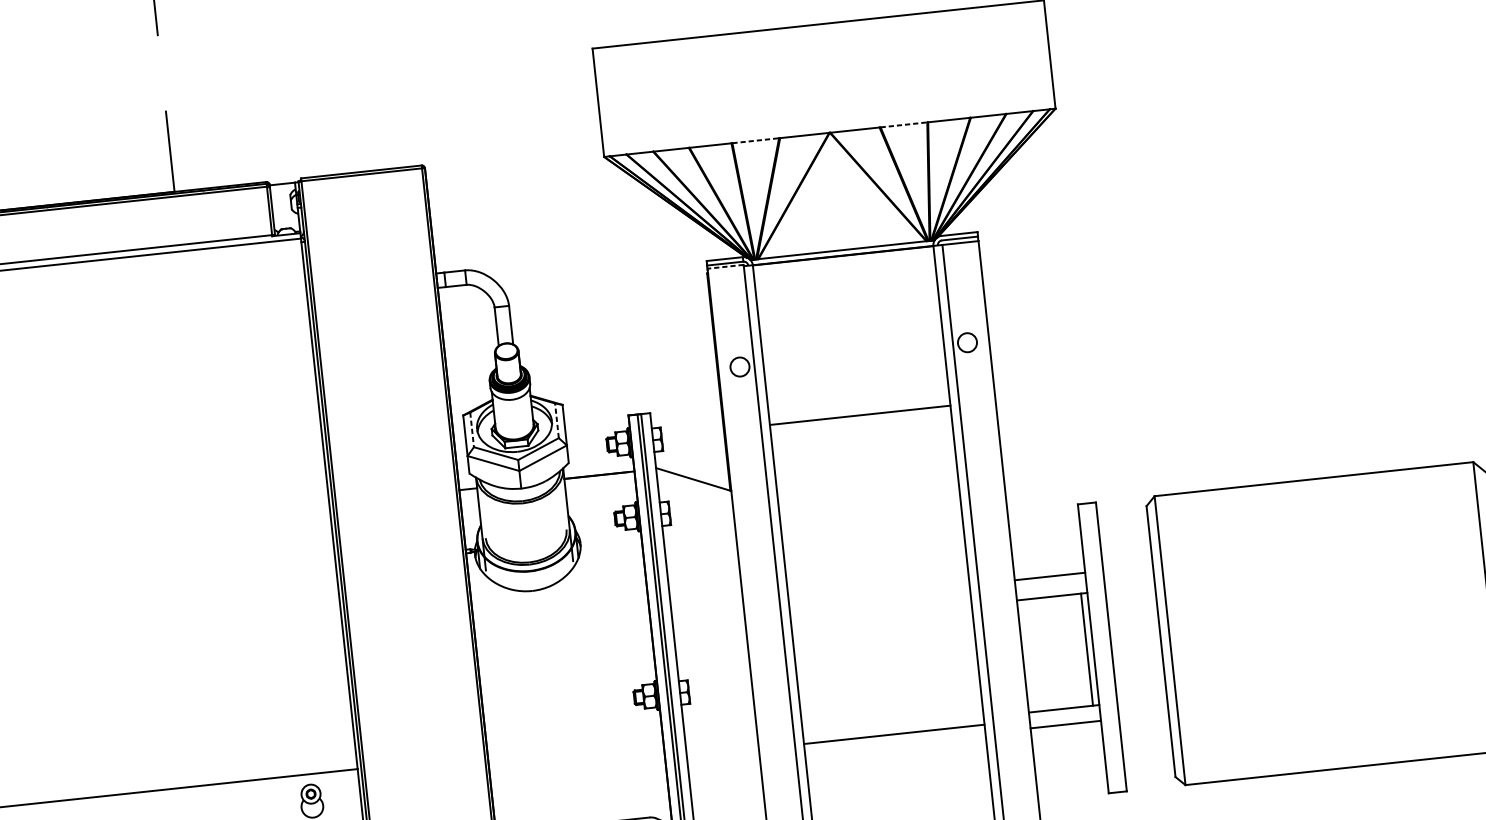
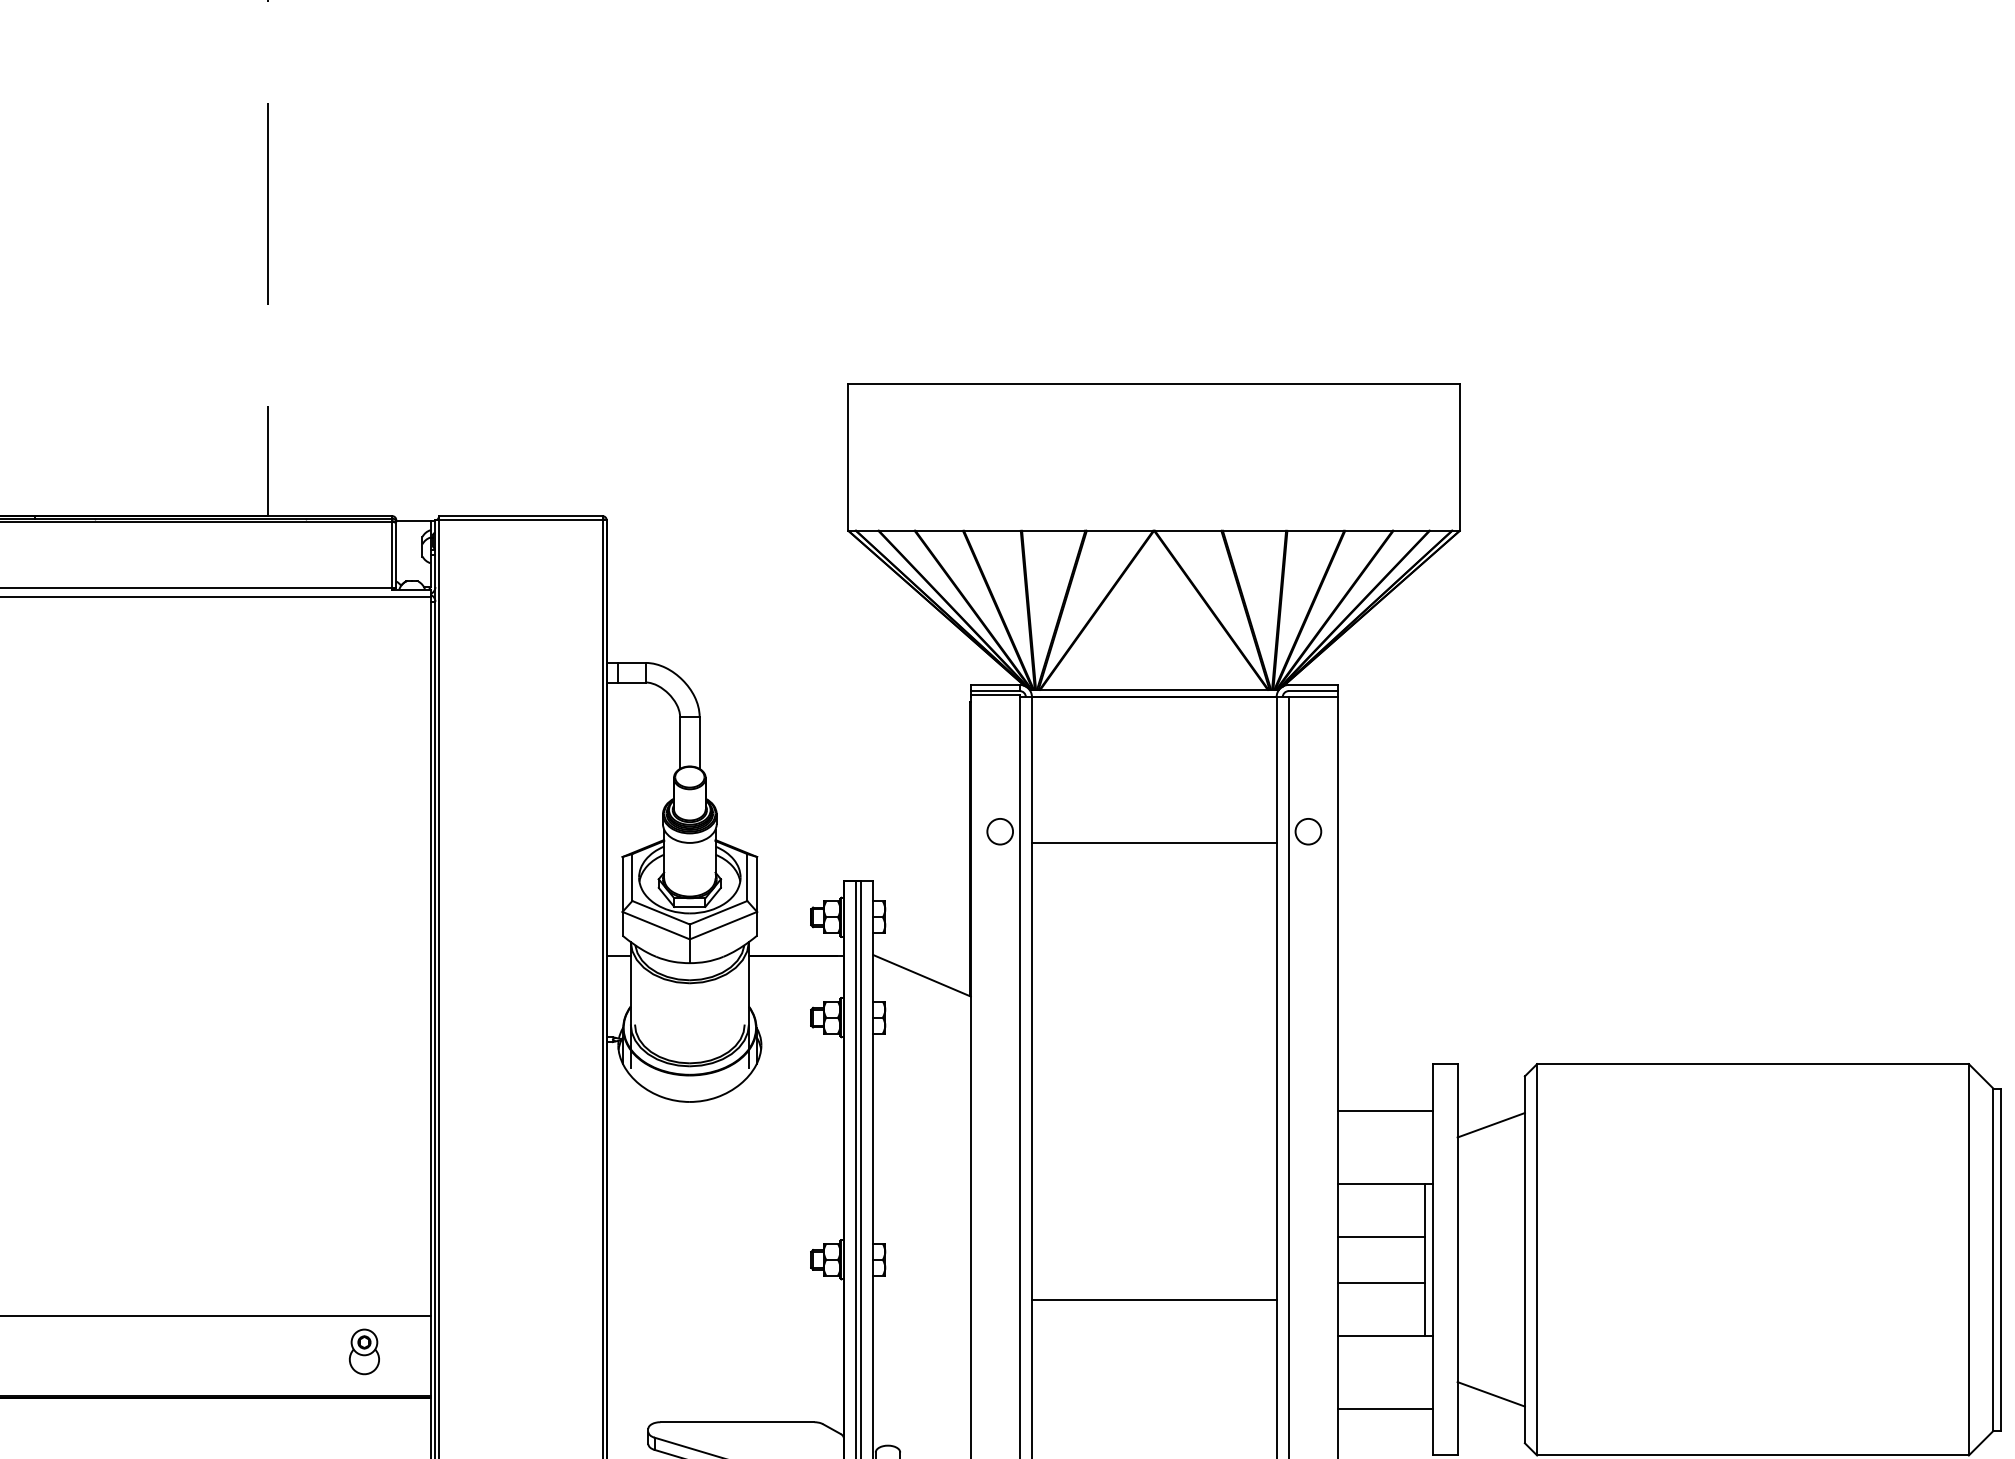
line: (903, 124) -> (1254, 530), dashed -> solid
line: (755, 140) -> (1053, 530), dashed -> solid
line: (725, 266) -> (994, 695), dashed -> solid
line: (860, 415) -> (1154, 842), moved
line: (557, 420) -> (747, 877), dashed -> solid
line: (472, 430) -> (632, 878), dashed -> solid
line: (1125, 545) -> (1490, 1125), added
line: (1049, 576) -> (1385, 1110), moved
line: (1052, 635) -> (1380, 1236), added
line: (1056, 670) -> (1380, 1283), added
line: (1065, 724) -> (1385, 1409), moved
line: (894, 734) -> (1154, 1299), moved
line: (1146, 743) -> (1490, 1394), added

